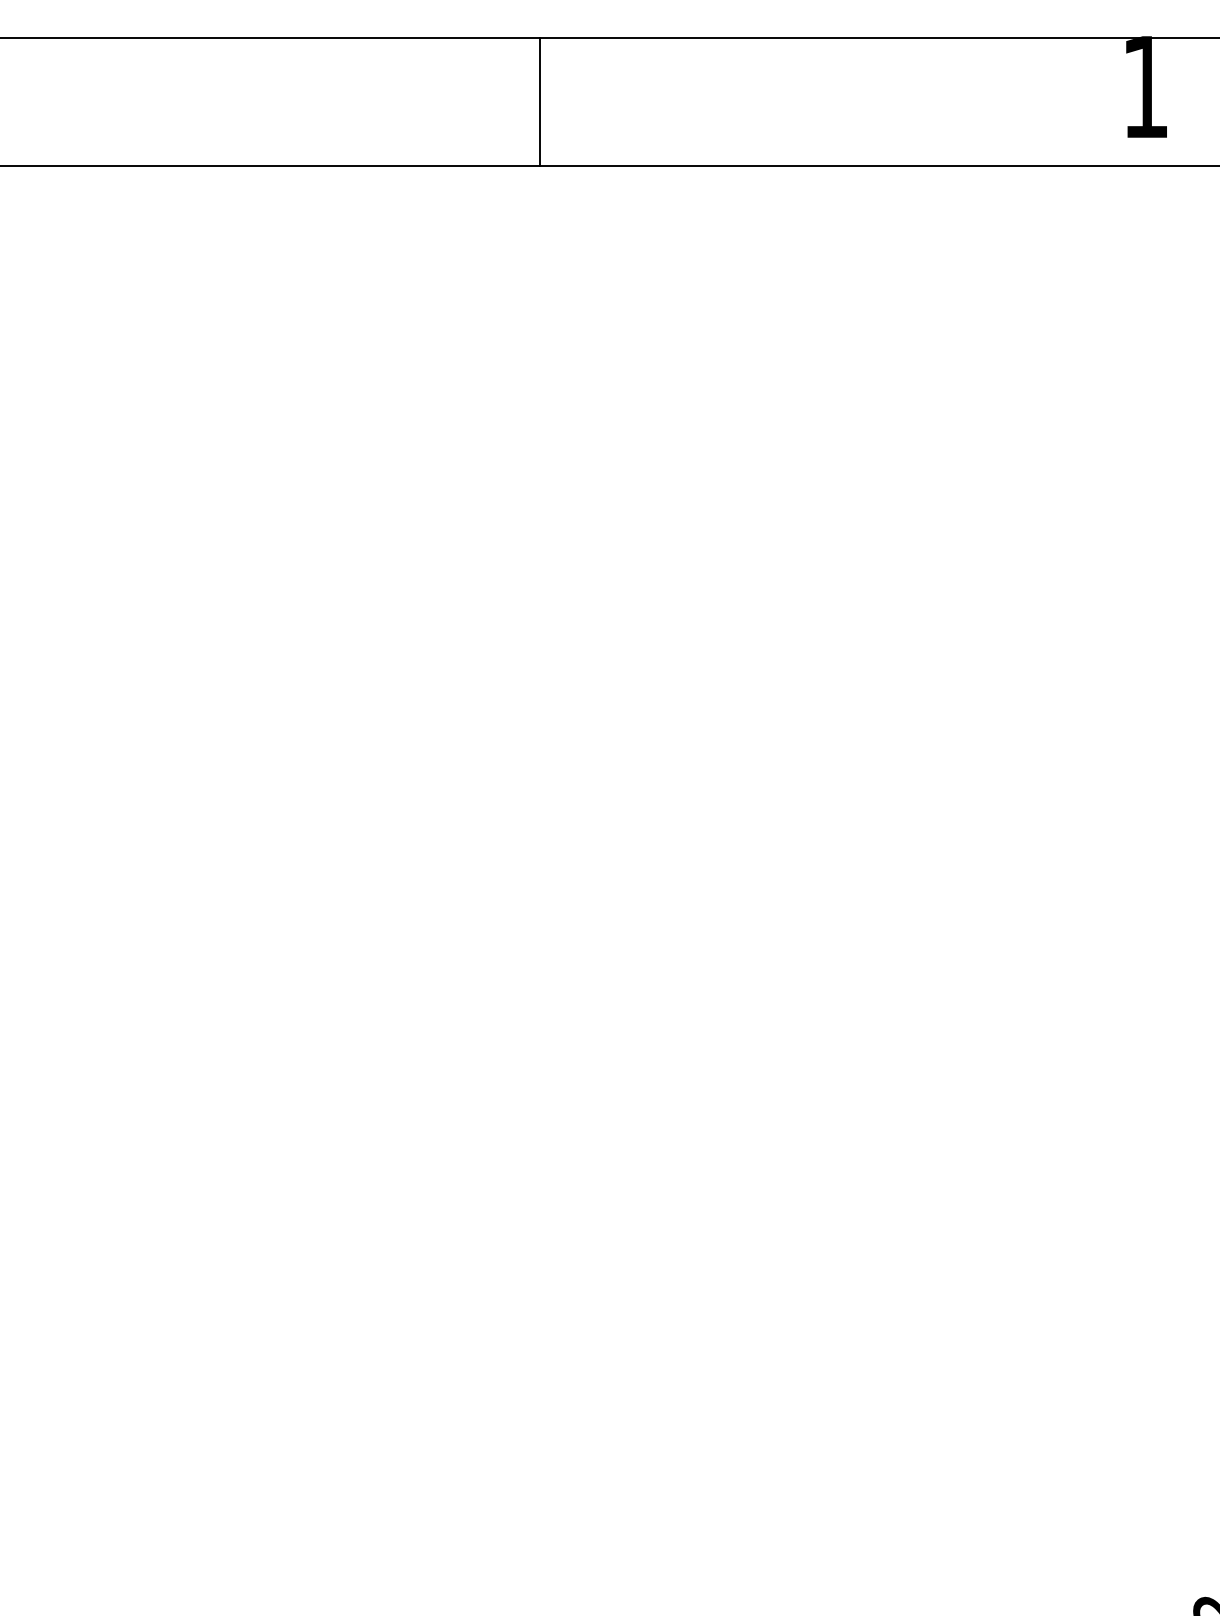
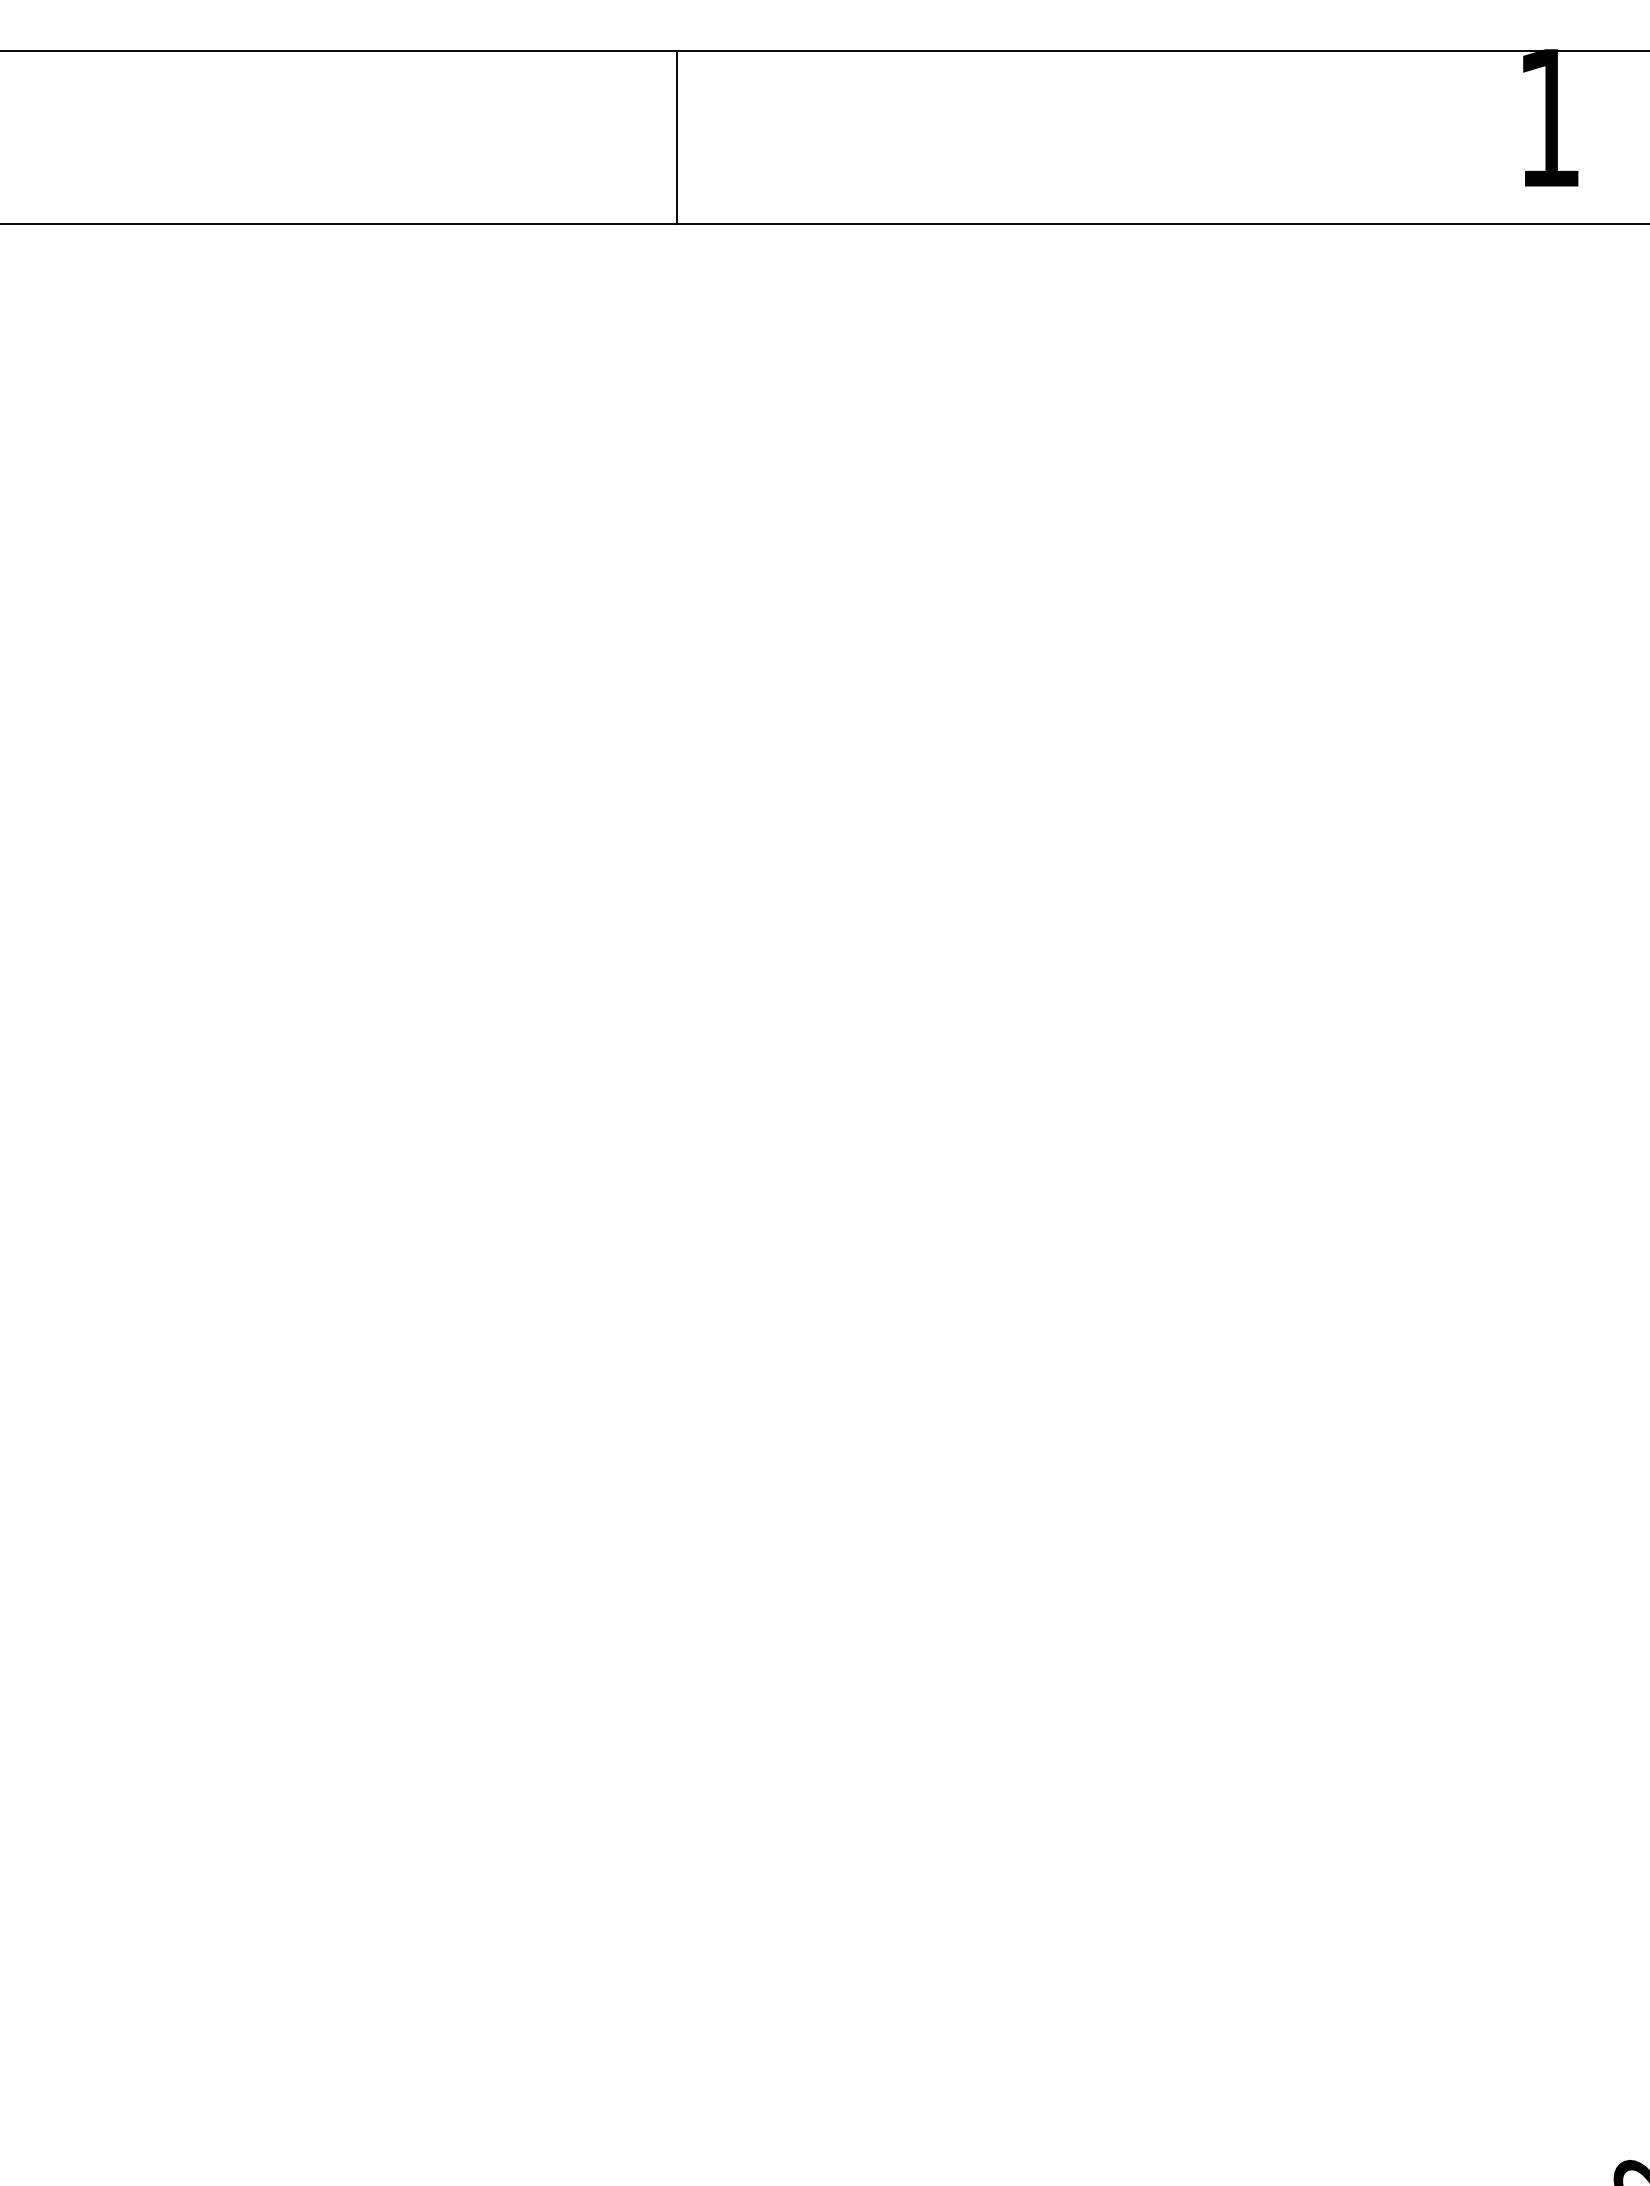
line: (540, 101) -> (677, 137), moved

